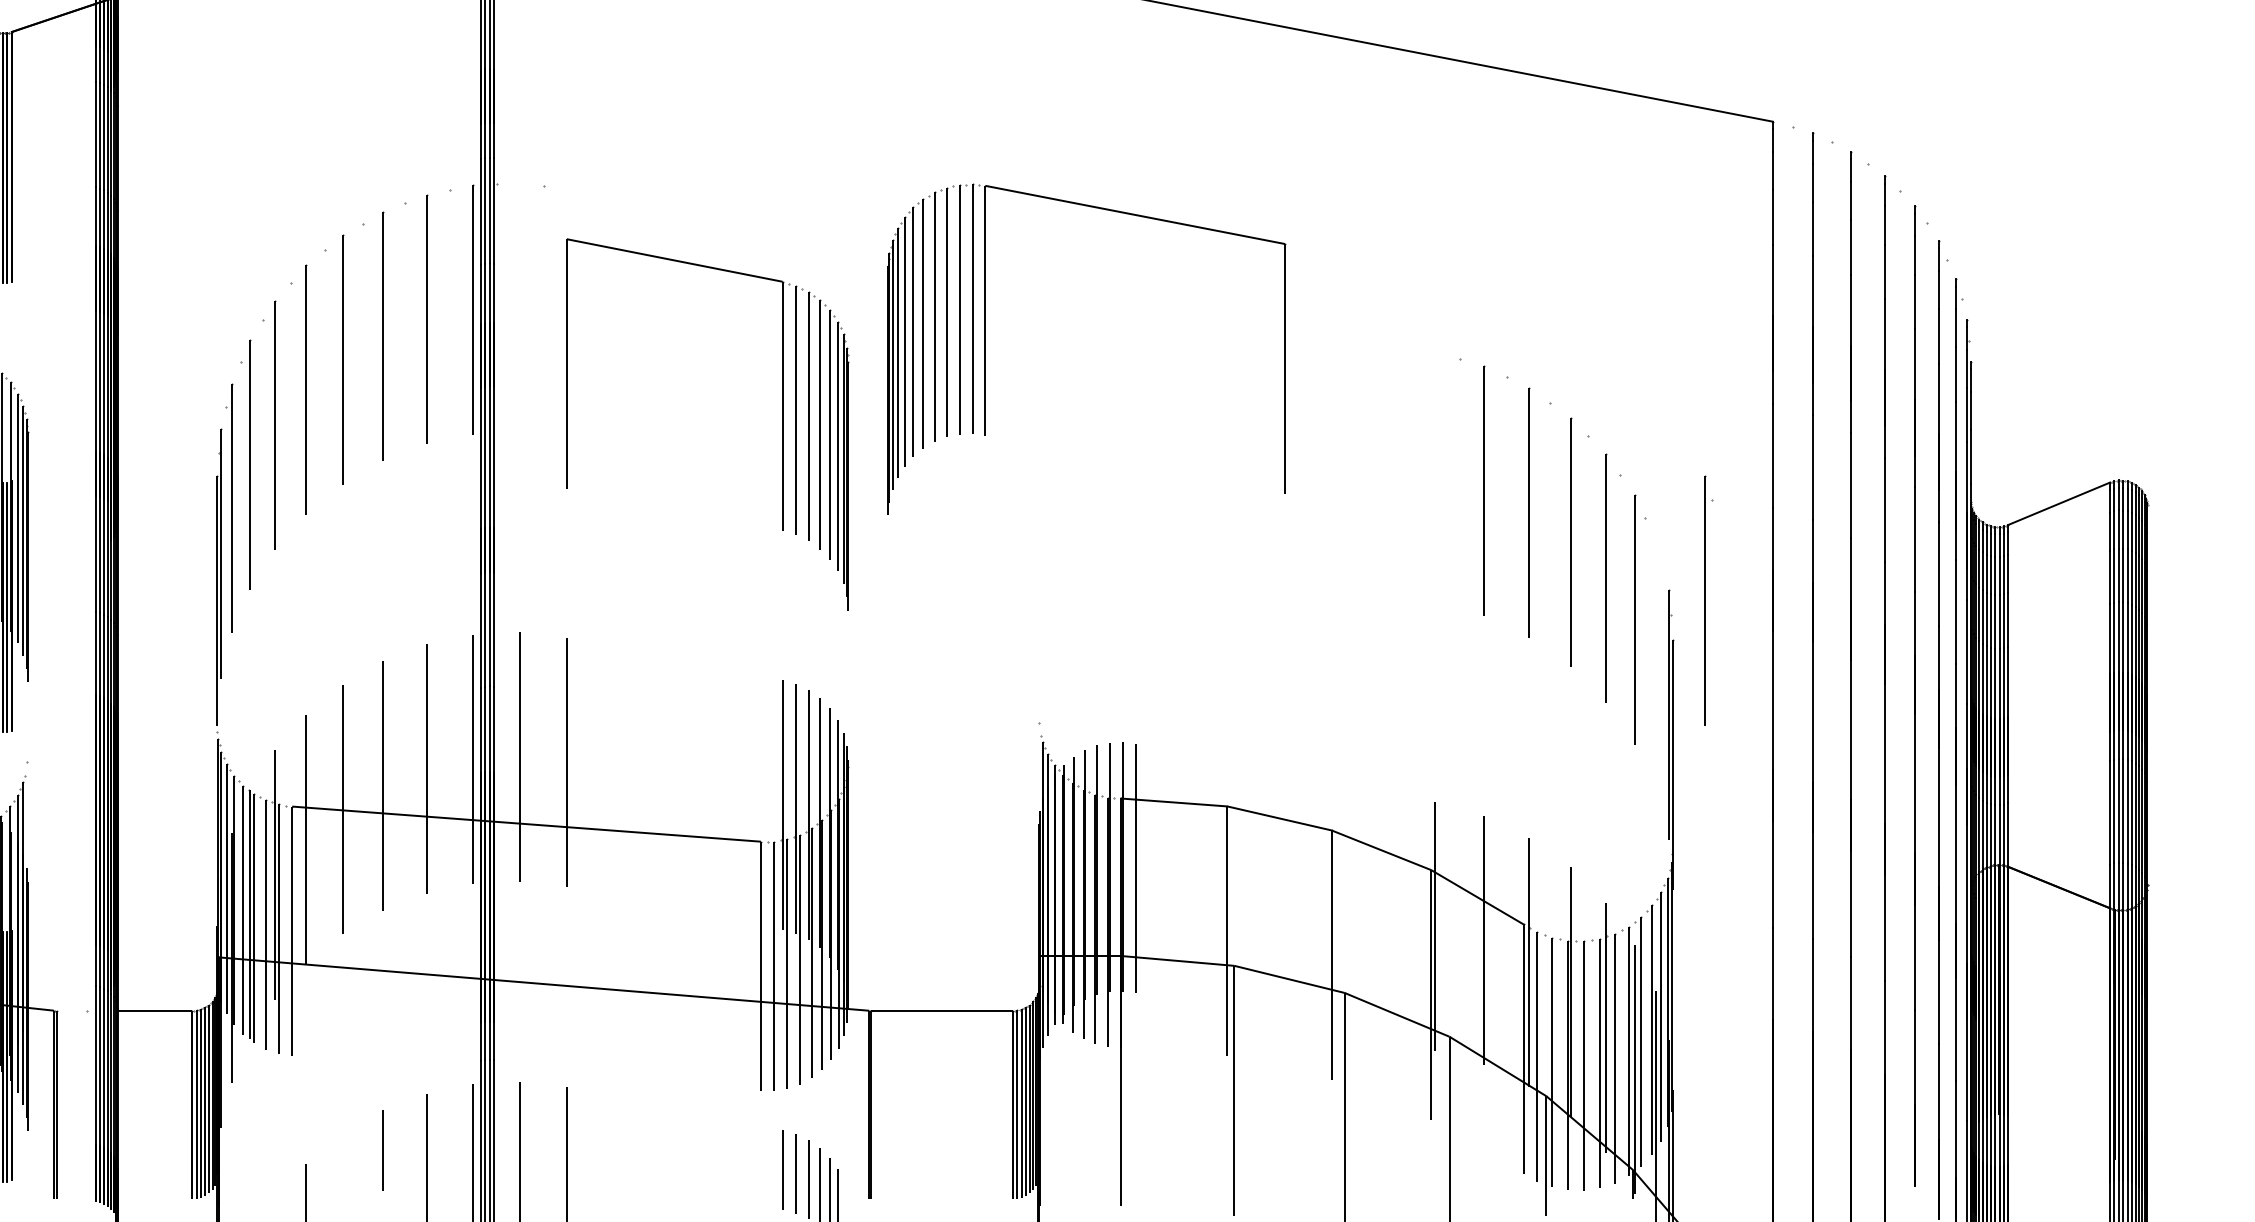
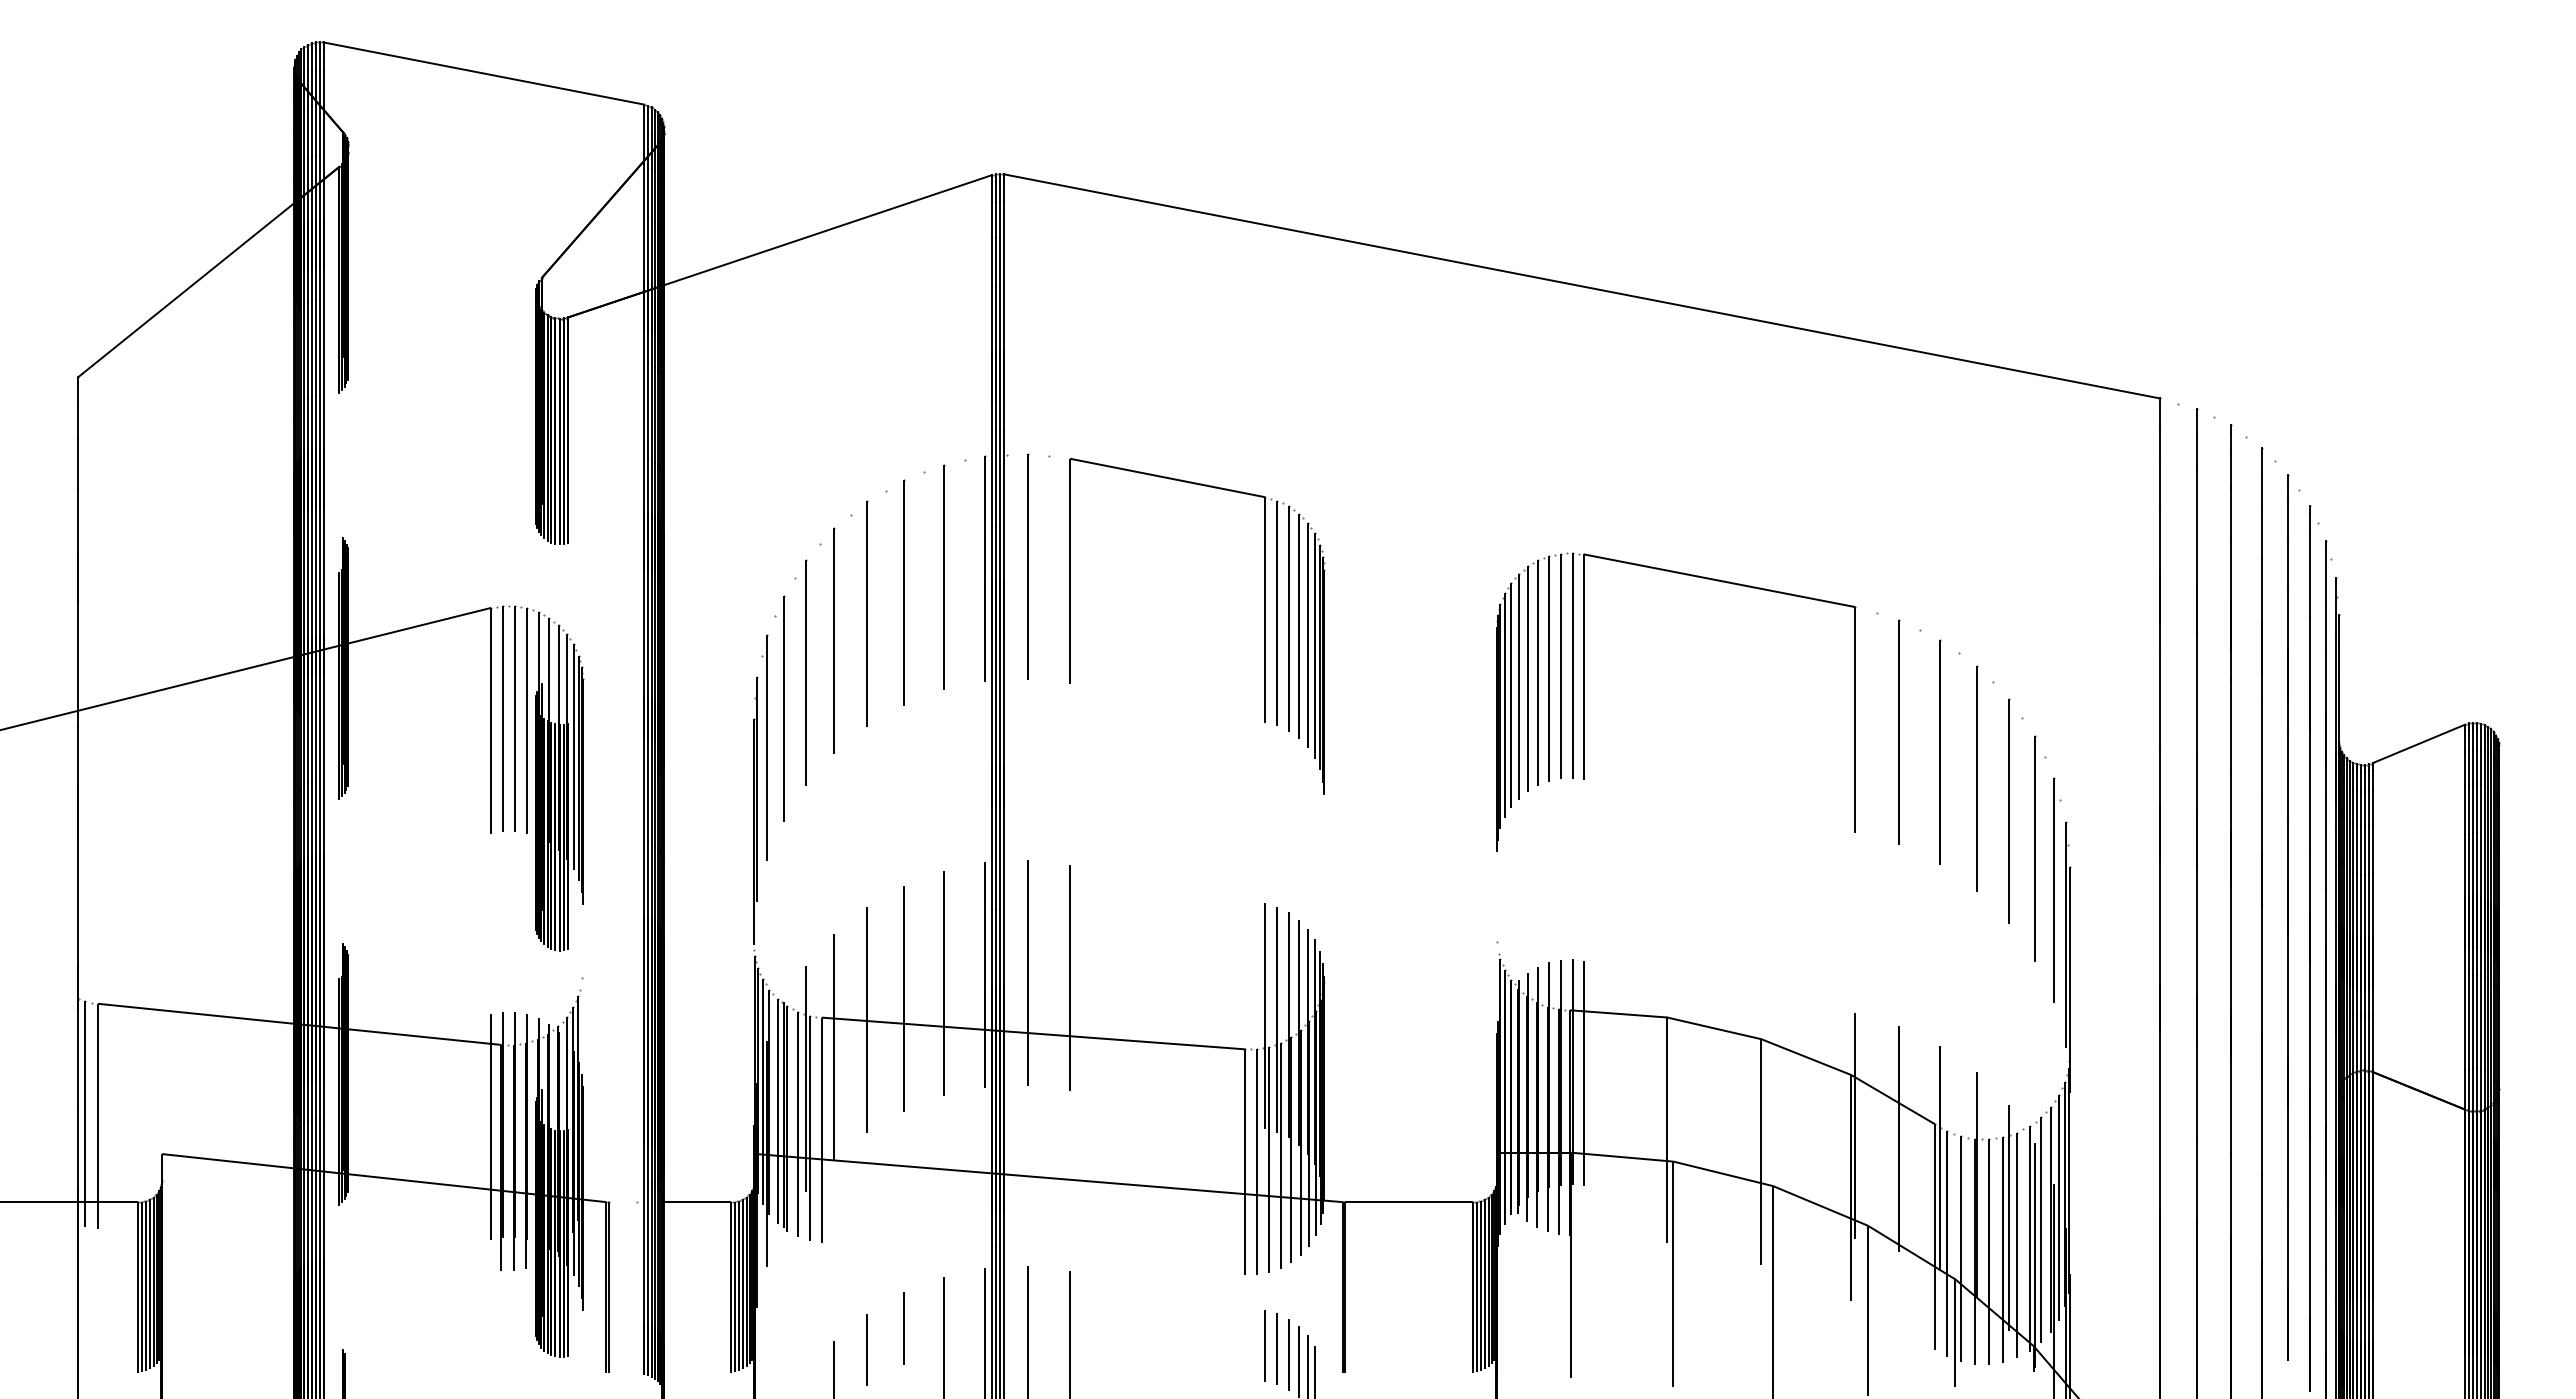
line: (521, 307) -> (1028, 566), added
part: (985, 348) -> (1584, 701), moved
part: (782, 424) -> (1264, 626), moved
part: (1709, 599) -> (2057, 889), moved
line: (342, 1173) -> (867, 1349), added

